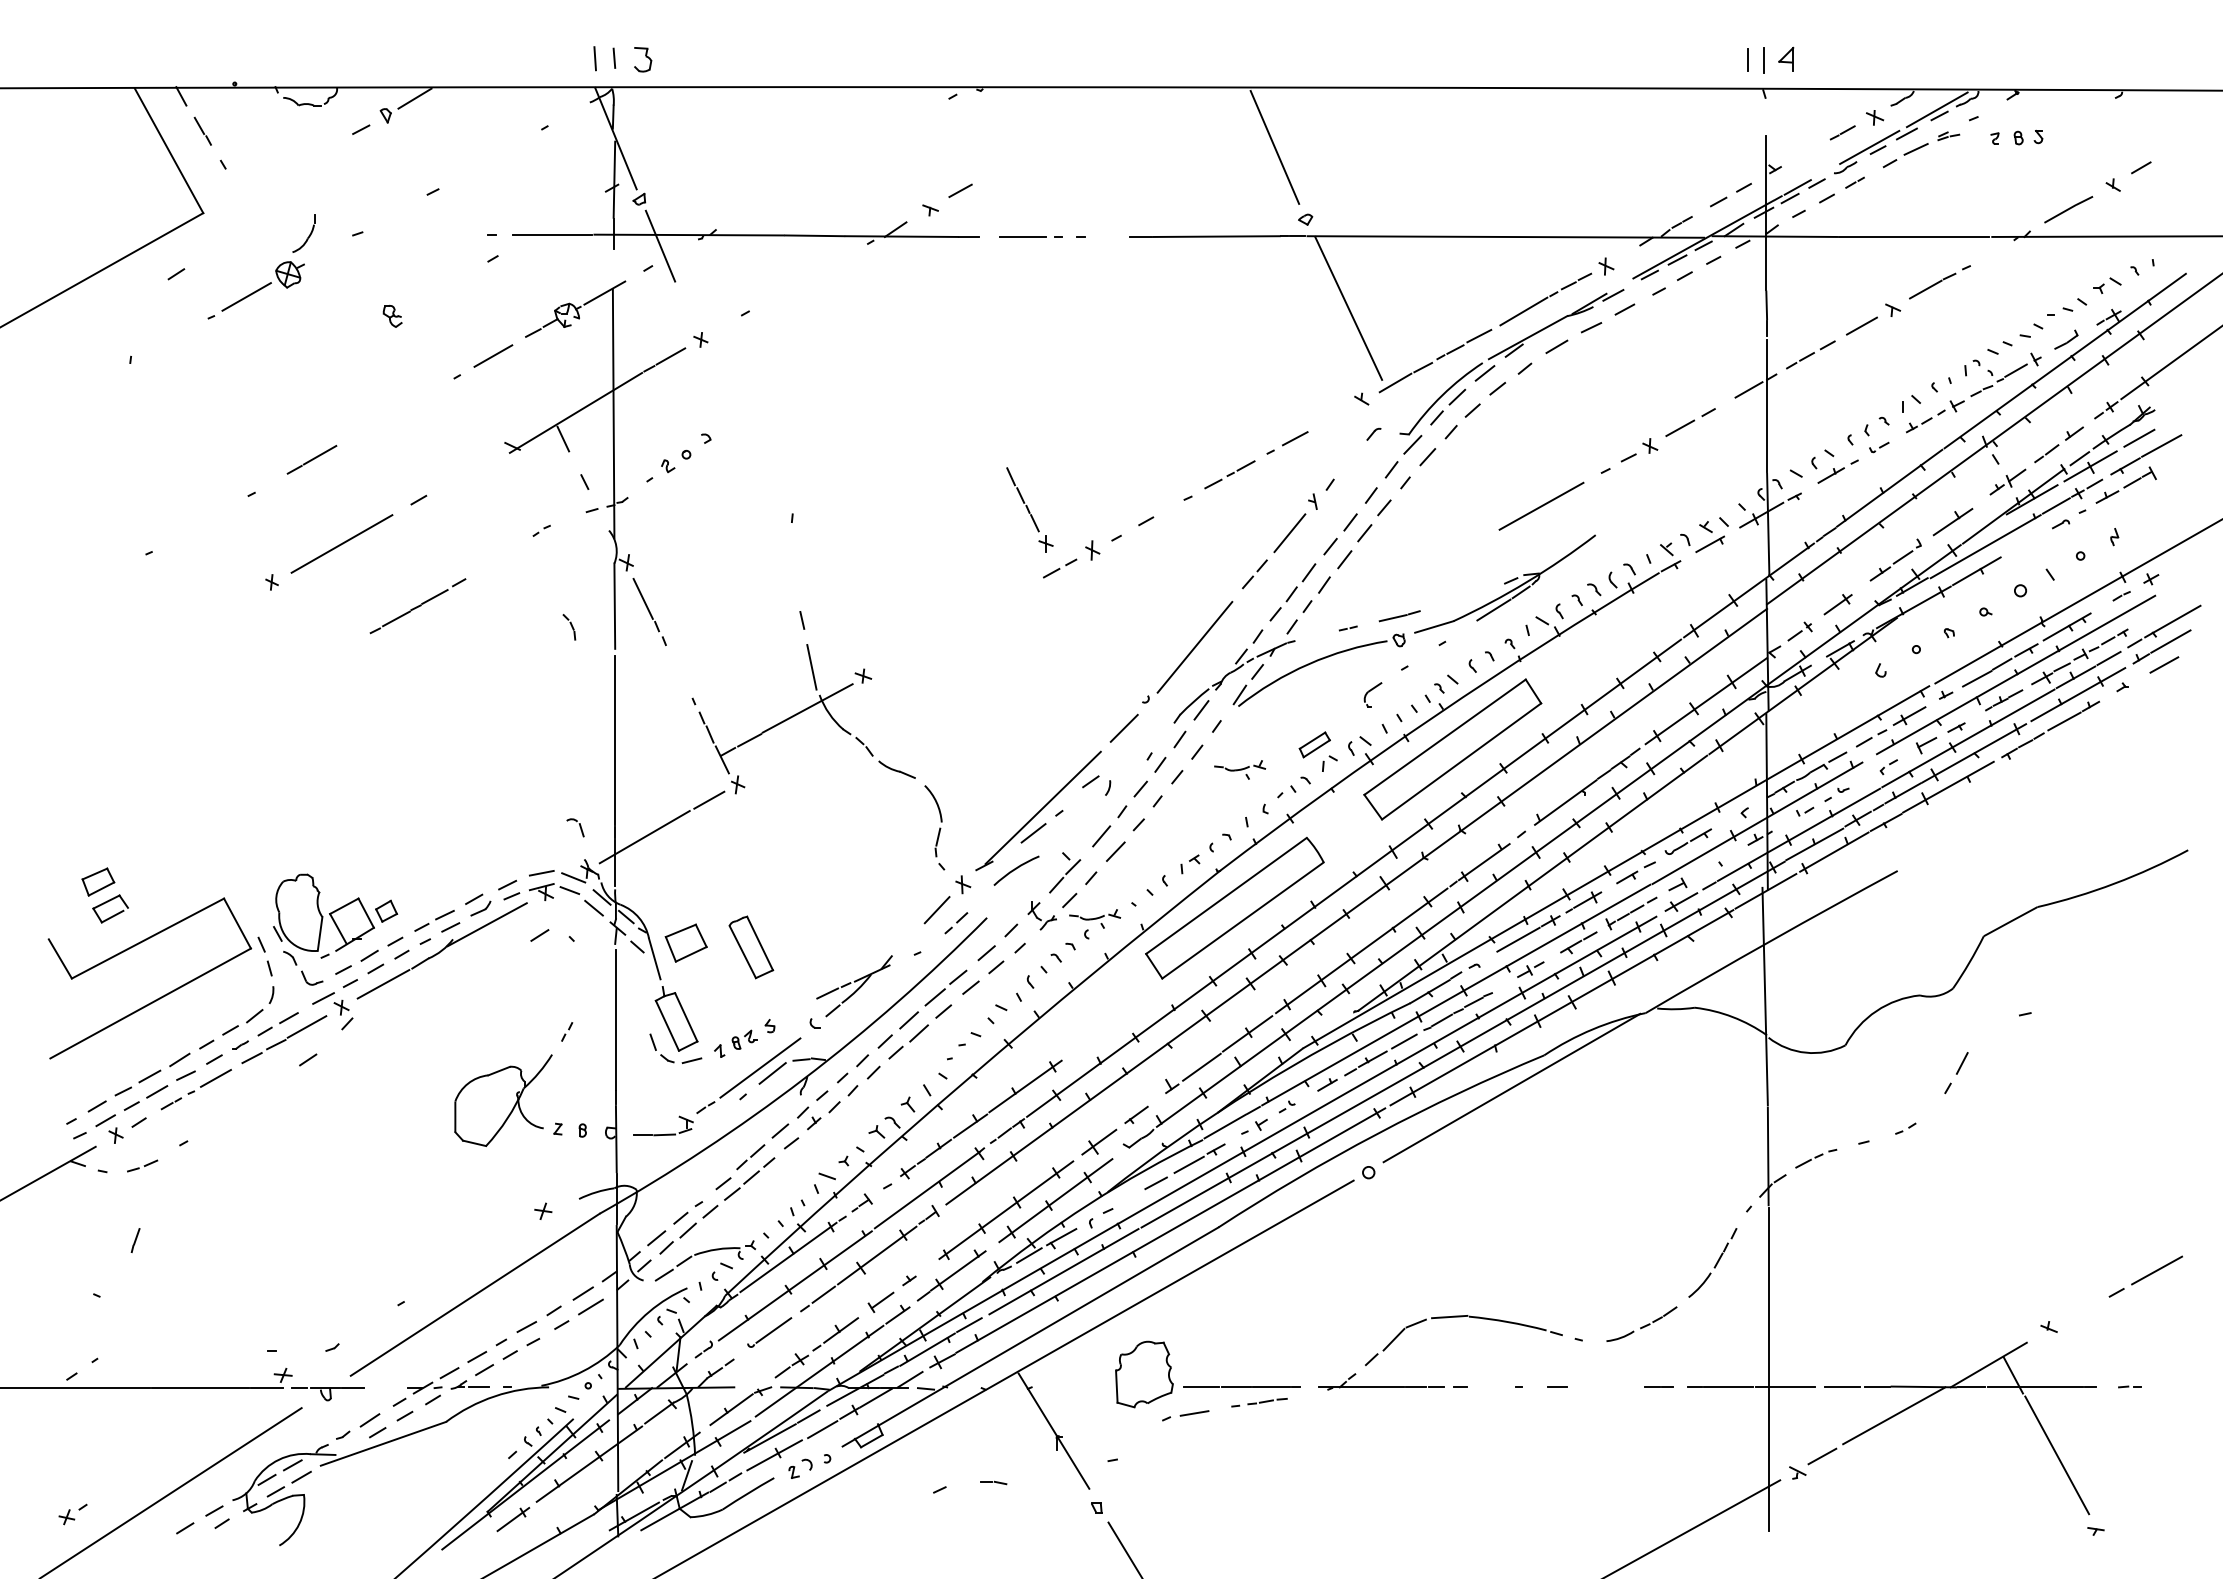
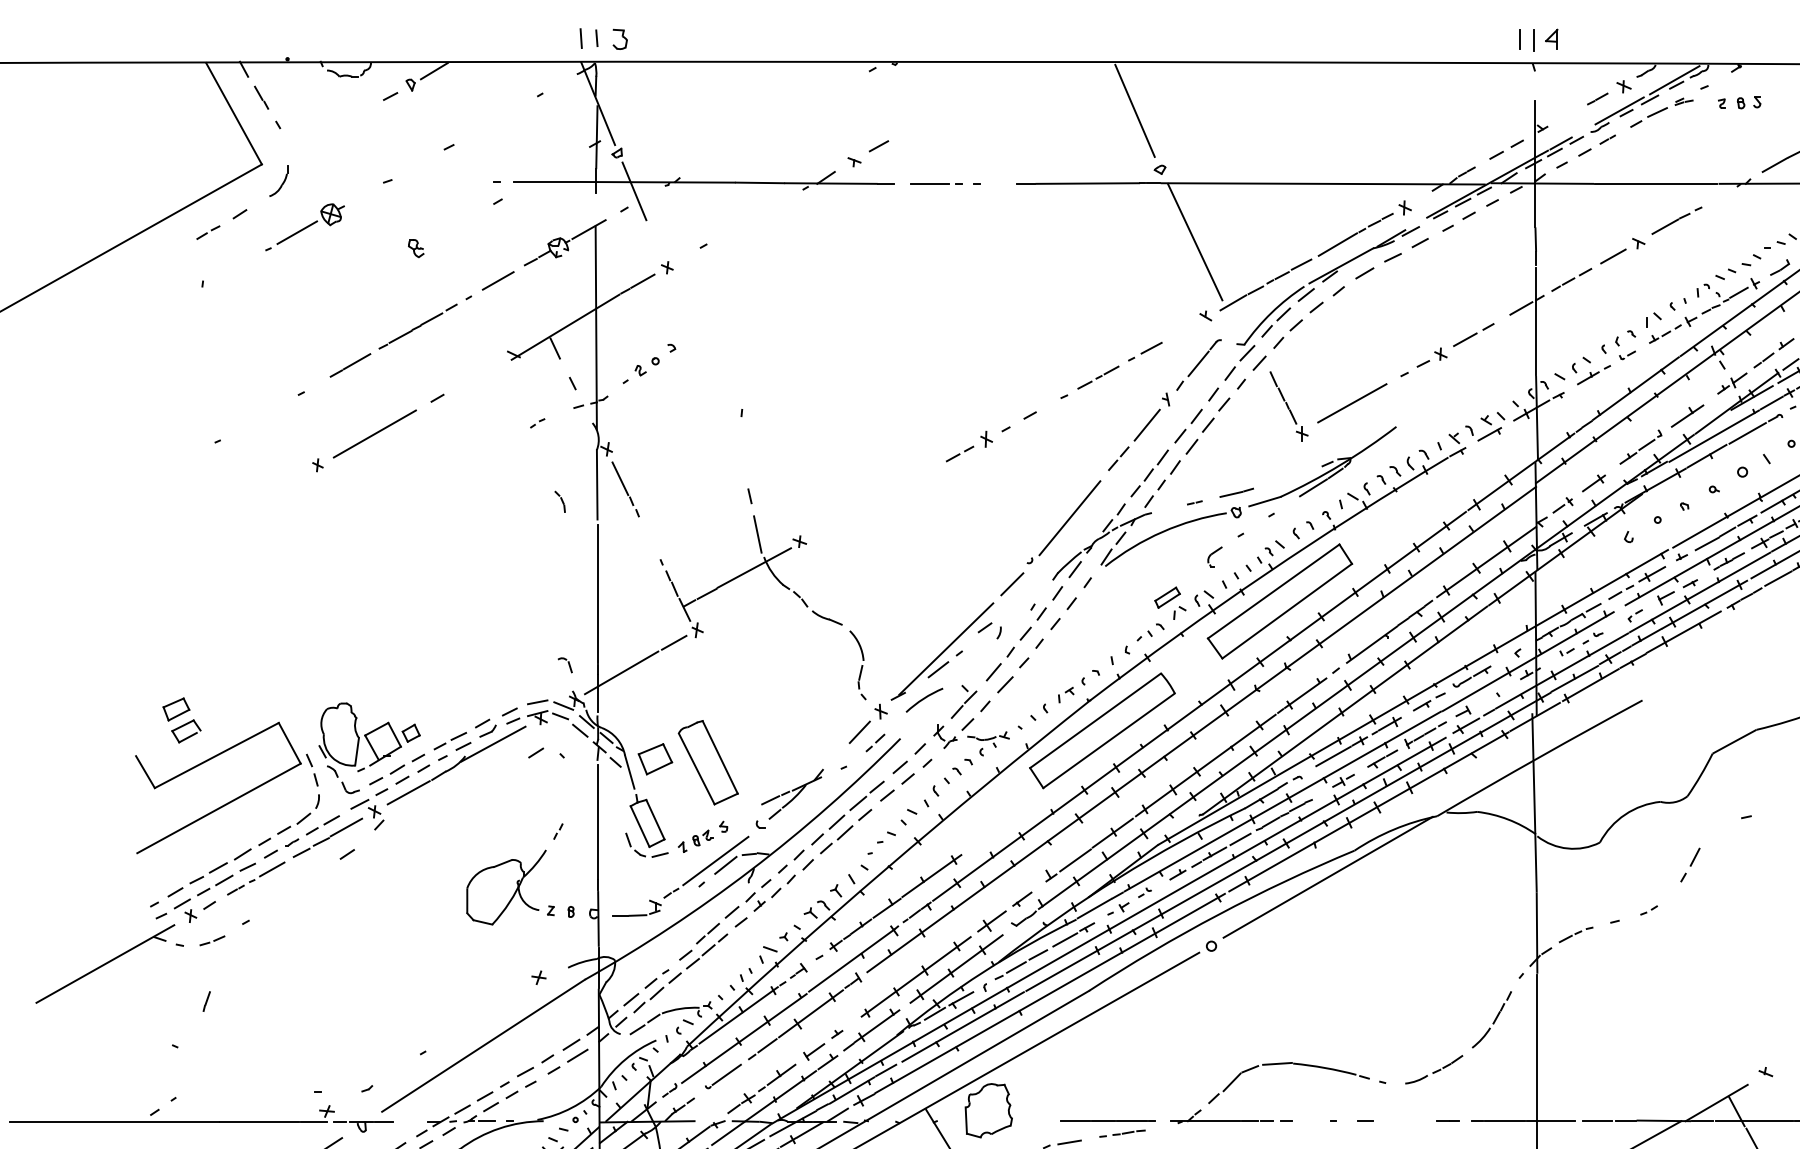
part: (303, 233) -> (278, 181), moved
part: (137, 296) -> (208, 232), added
line: (1352, 457) -> (1198, 363), added
part: (1029, 509) -> (1288, 405), moved
line: (2026, 542) -> (1747, 432), added
part: (417, 606) -> (417, 326), moved
part: (1240, 769) -> (1107, 617), removed
part: (751, 947) -> (708, 762), size x1.67
line: (1128, 1198) -> (1015, 967), added
part: (1144, 1374) -> (988, 1110), moved

